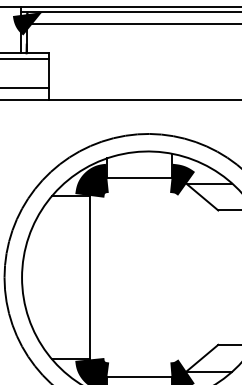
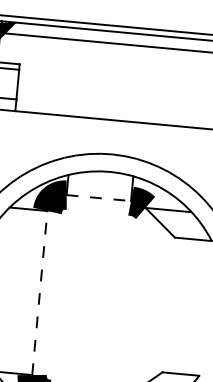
line: (139, 178) -> (98, 198), solid -> dashed
line: (89, 277) -> (39, 292), solid -> dashed

